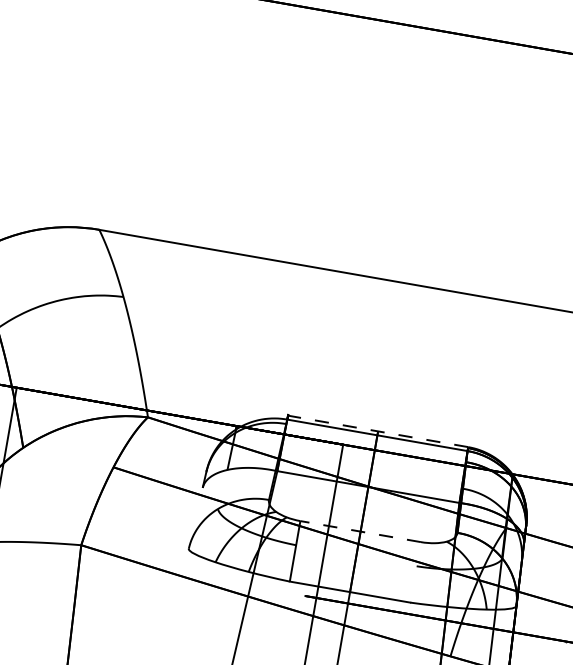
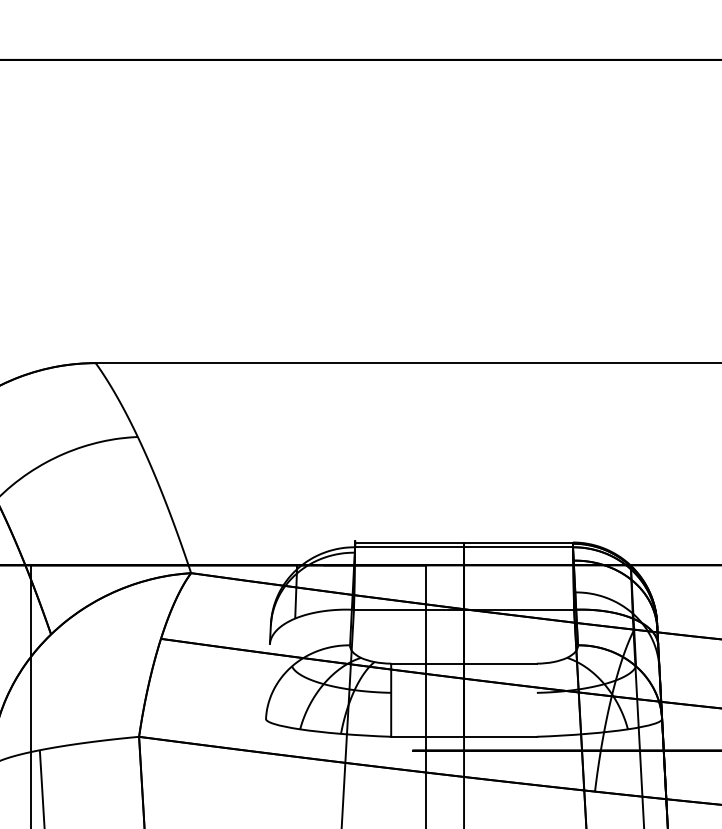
line: (378, 431) -> (464, 542), dashed -> solid
line: (361, 531) -> (464, 663), dashed -> solid

